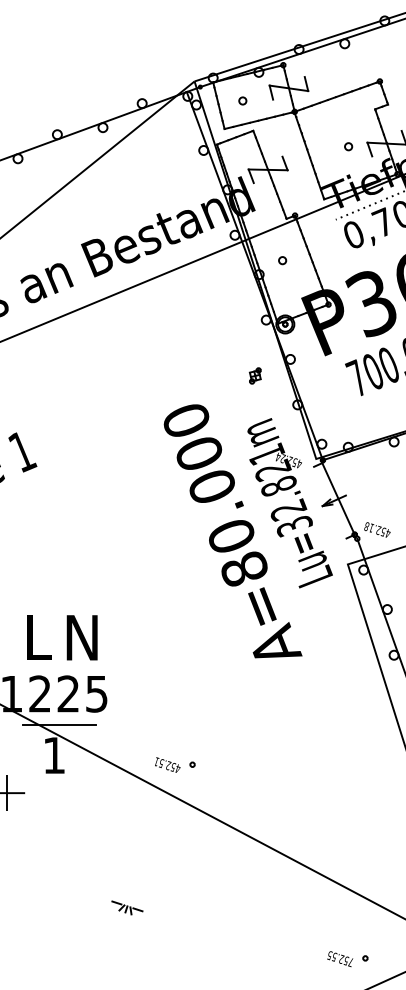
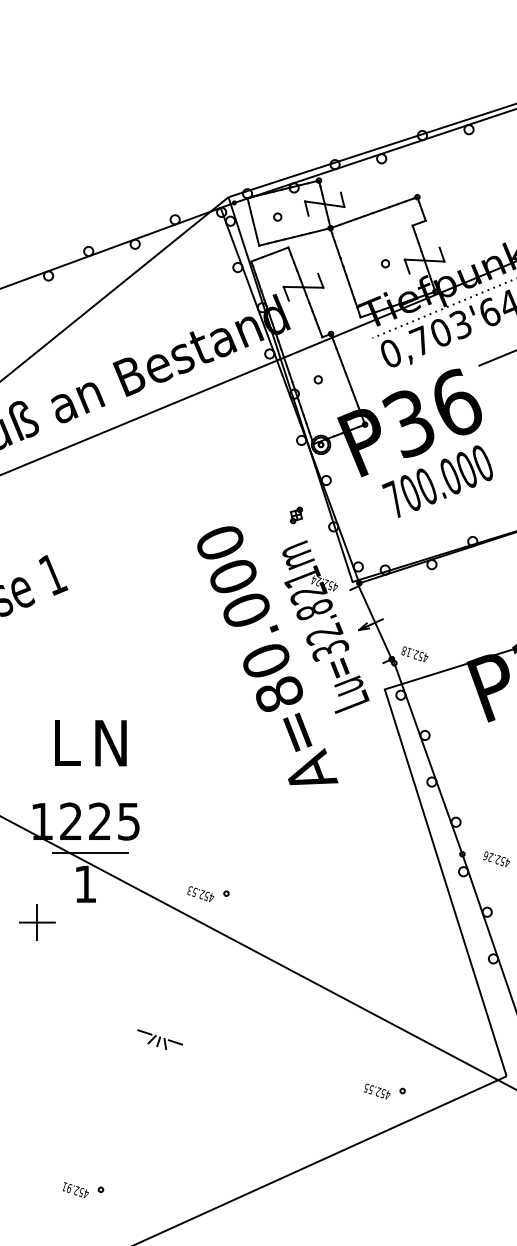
part: (255, 376) -> (296, 515), moved
text: (62, 638) -> (90, 743), moved
text: (156, 761) -> (189, 890), 452.51 -> 452.53
part: (126, 907) -> (159, 1039), size x1.43
text: (350, 961) -> (387, 1094), 752.55 -> 452.55

